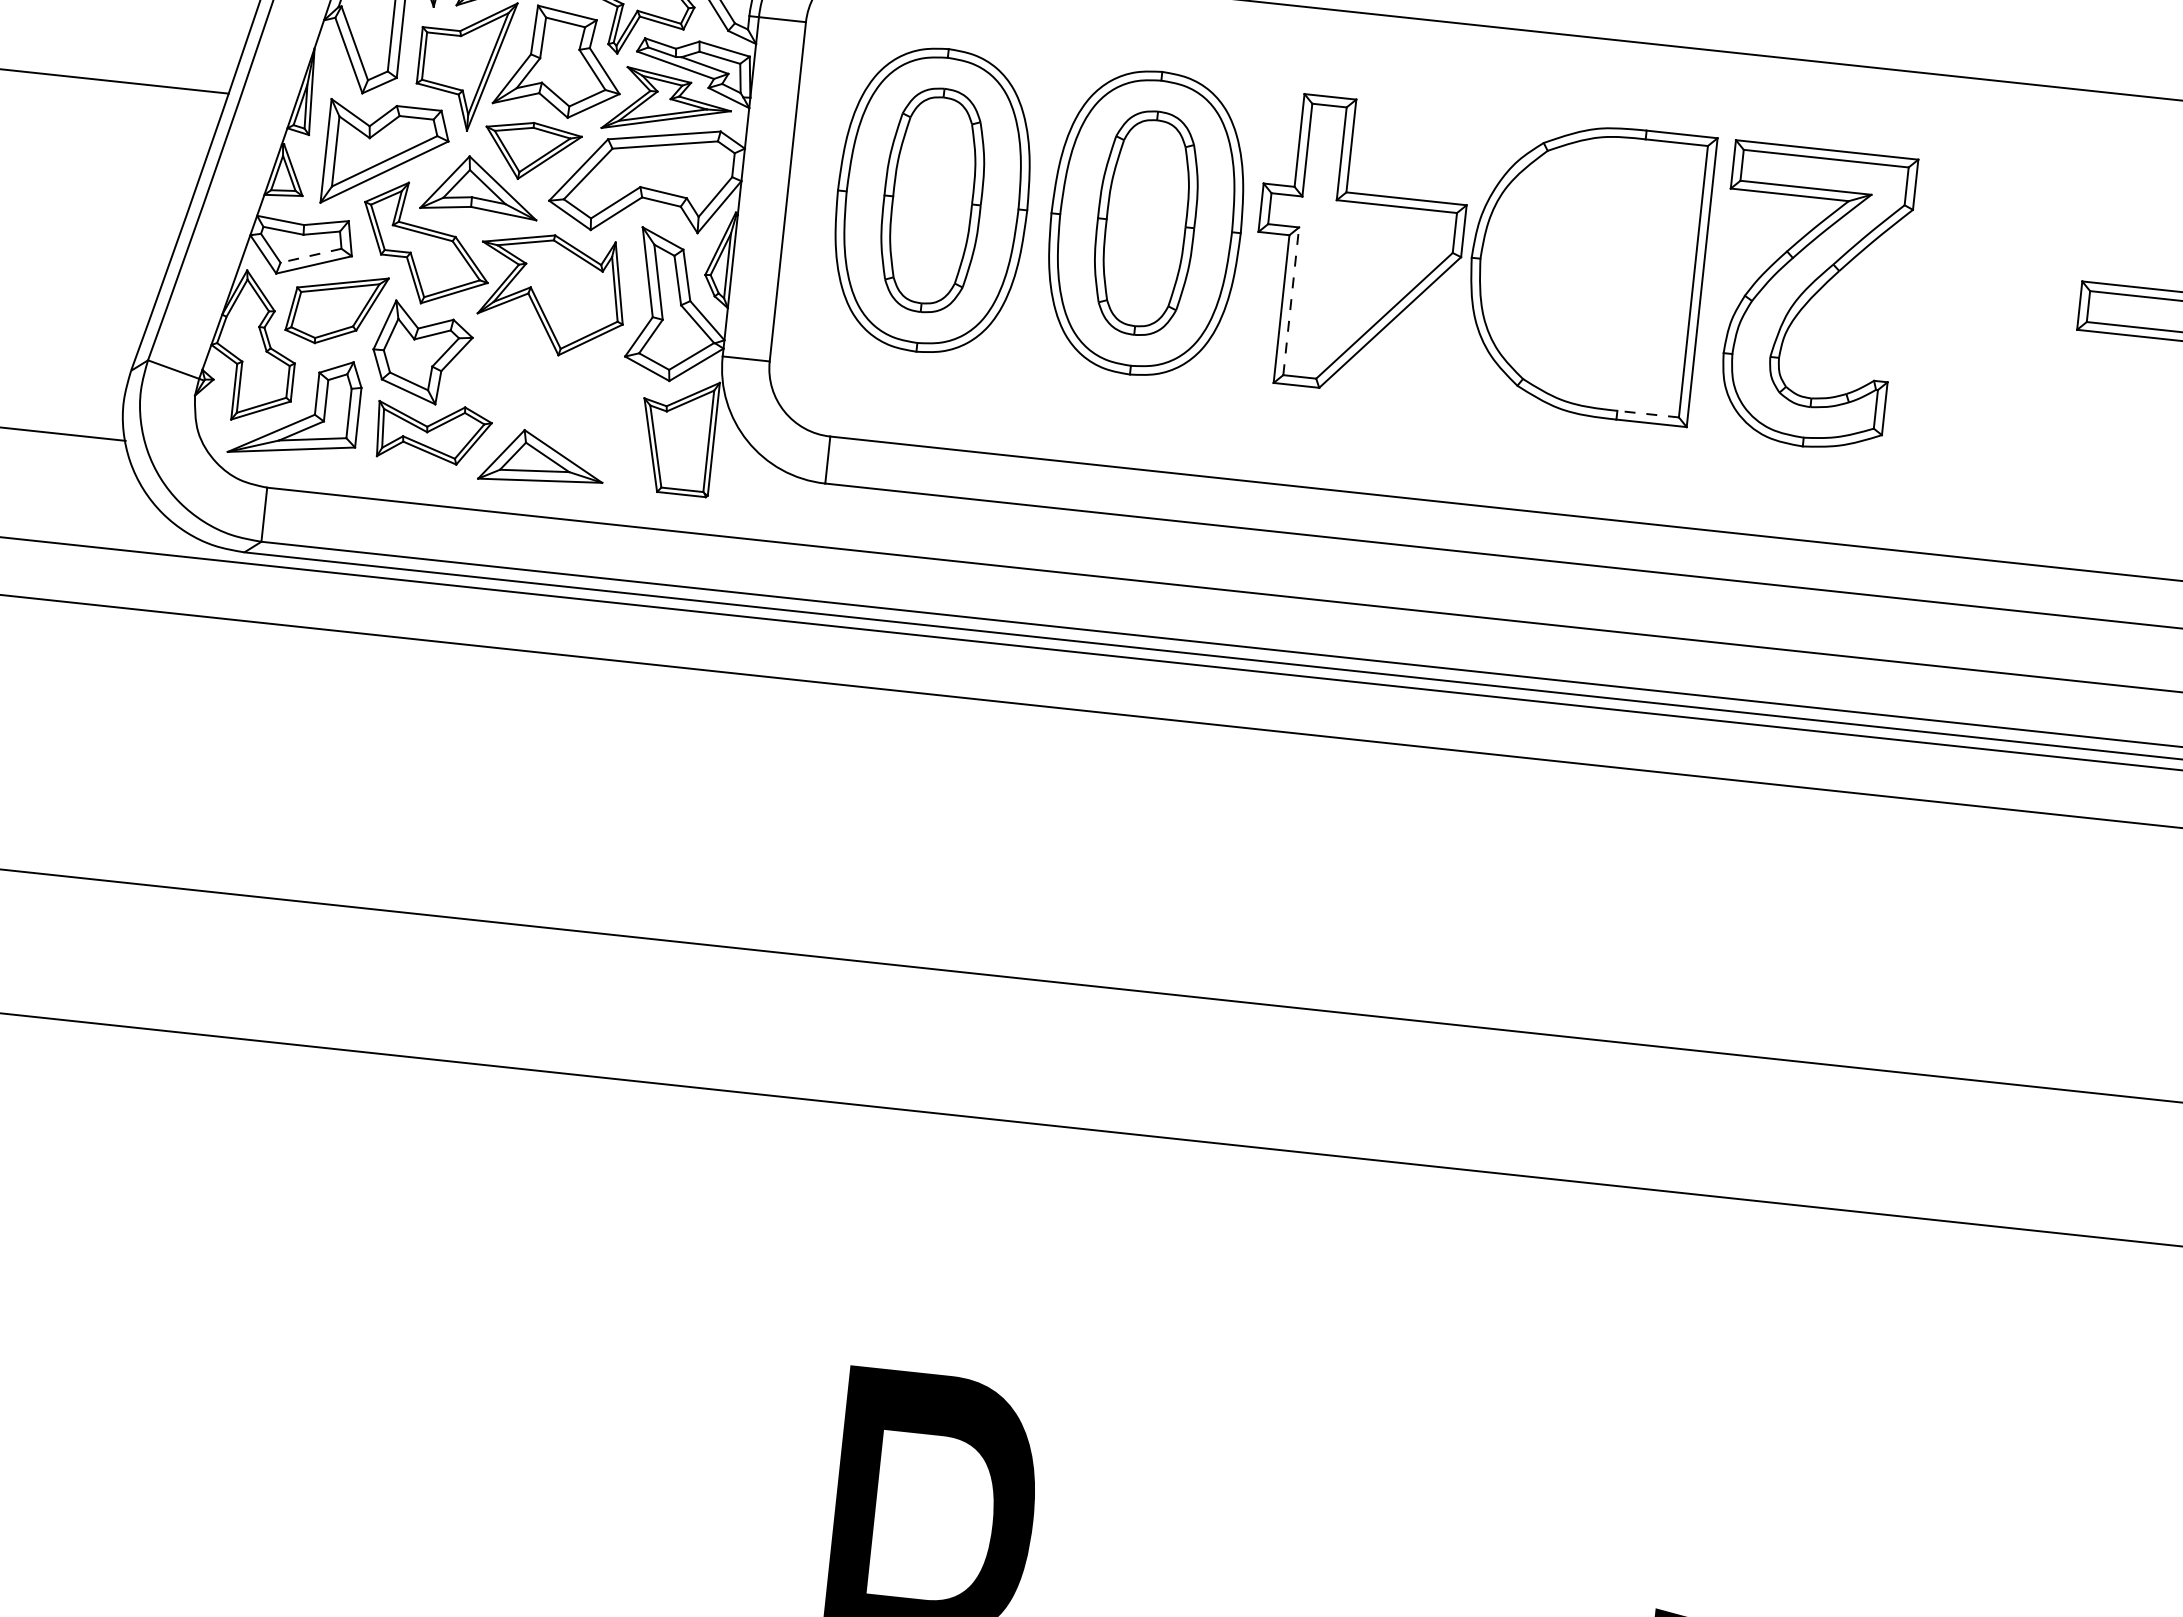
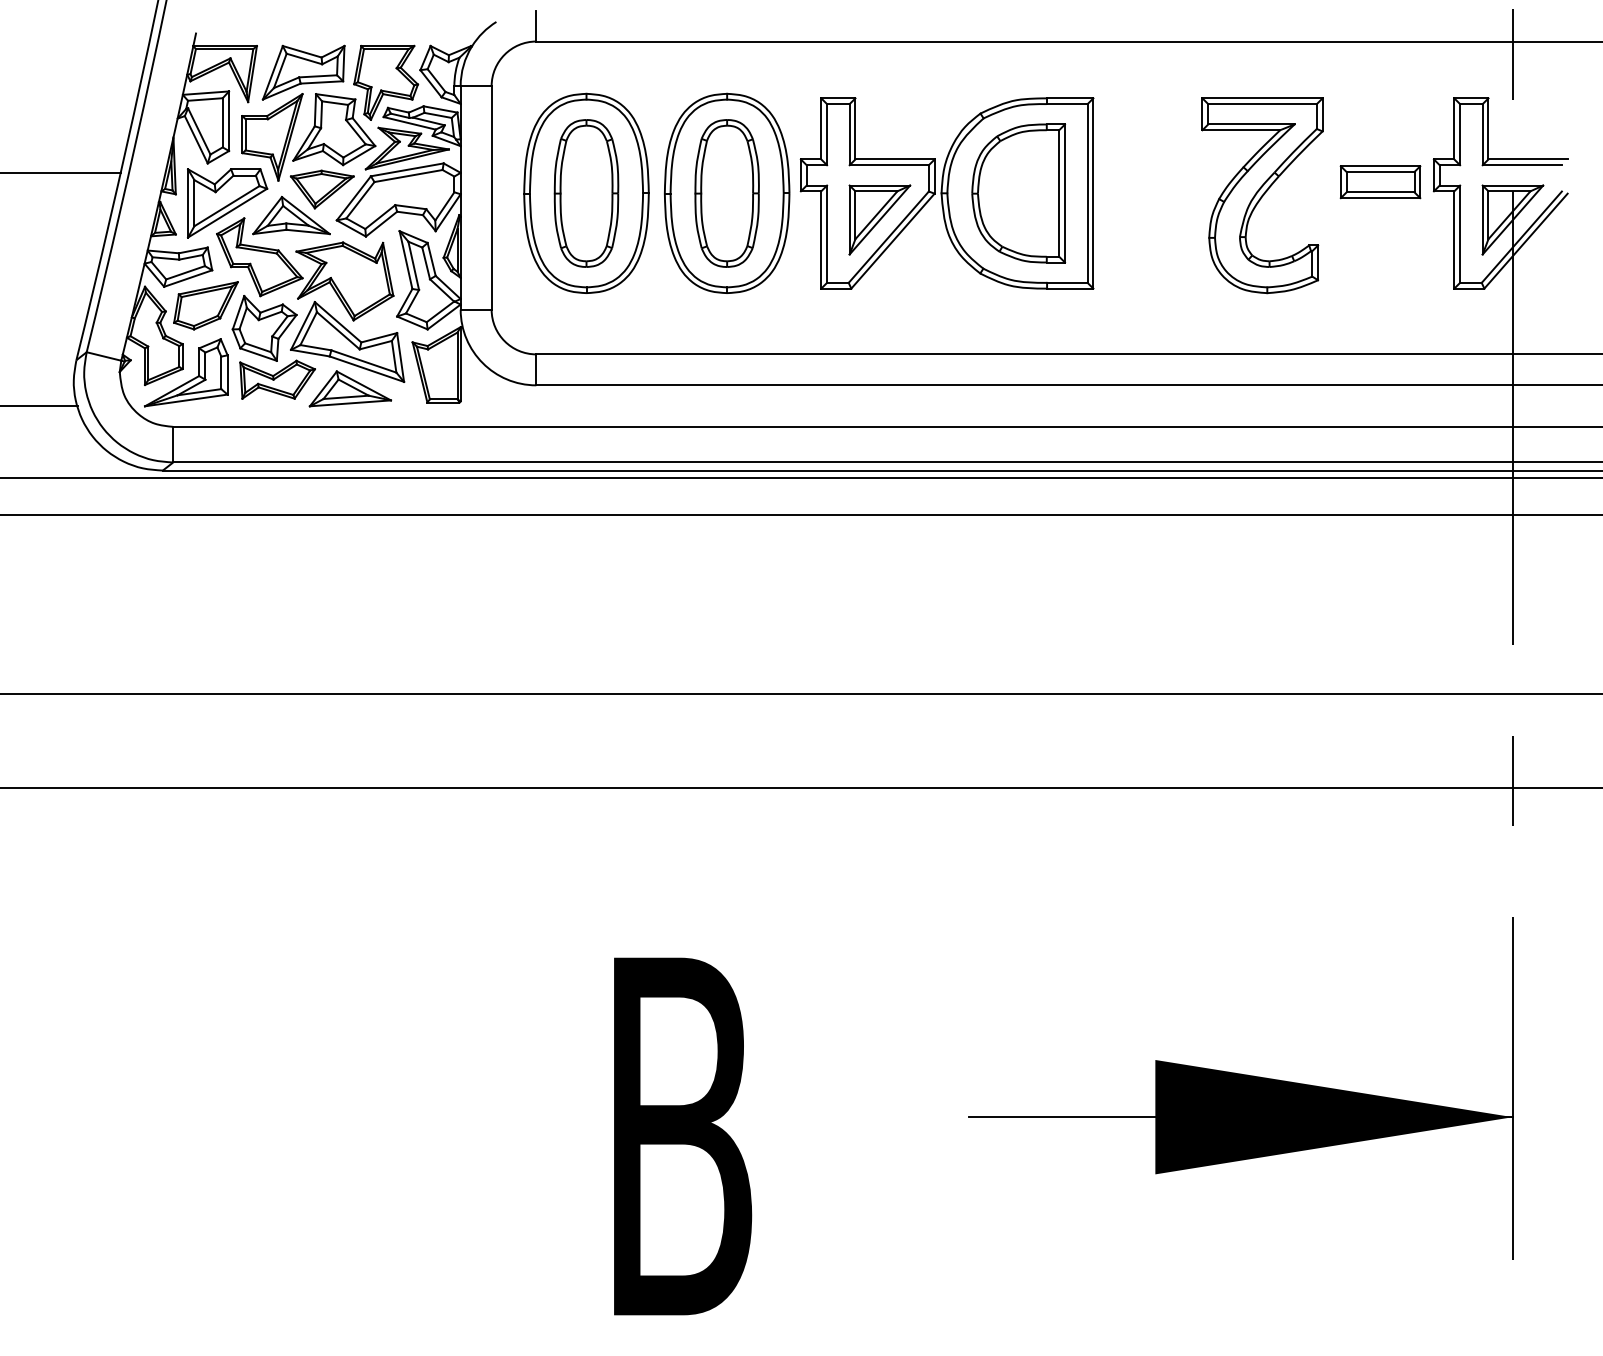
line: (310, 255) -> (185, 272), dashed -> solid
part: (1588, 270) -> (1018, 193), added
part: (1373, 287) -> (879, 219), added
part: (1811, 297) -> (1262, 195), moved
line: (1291, 301) -> (827, 234), dashed -> solid
part: (545, 386) -> (347, 341), added
line: (1646, 413) -> (1066, 282), dashed -> solid

